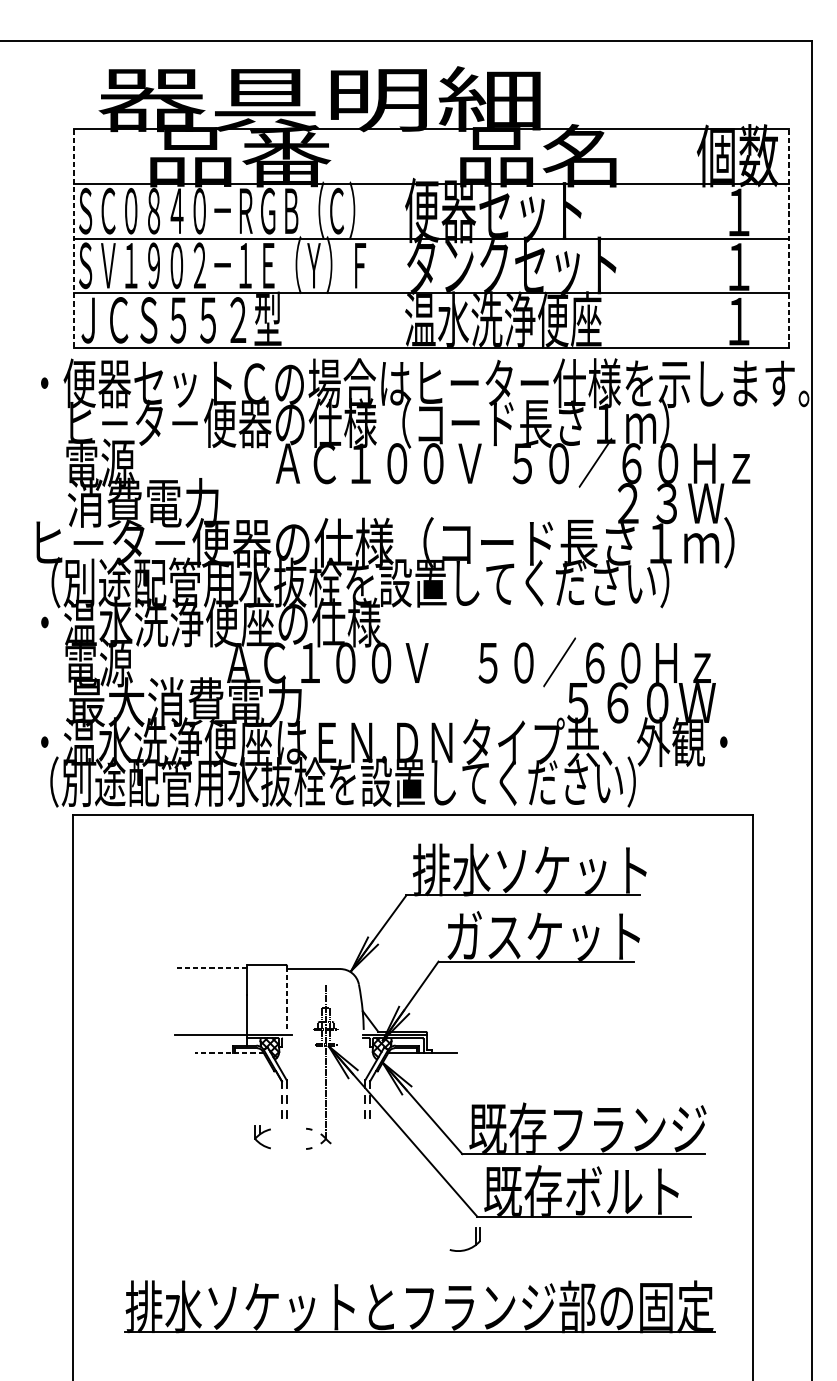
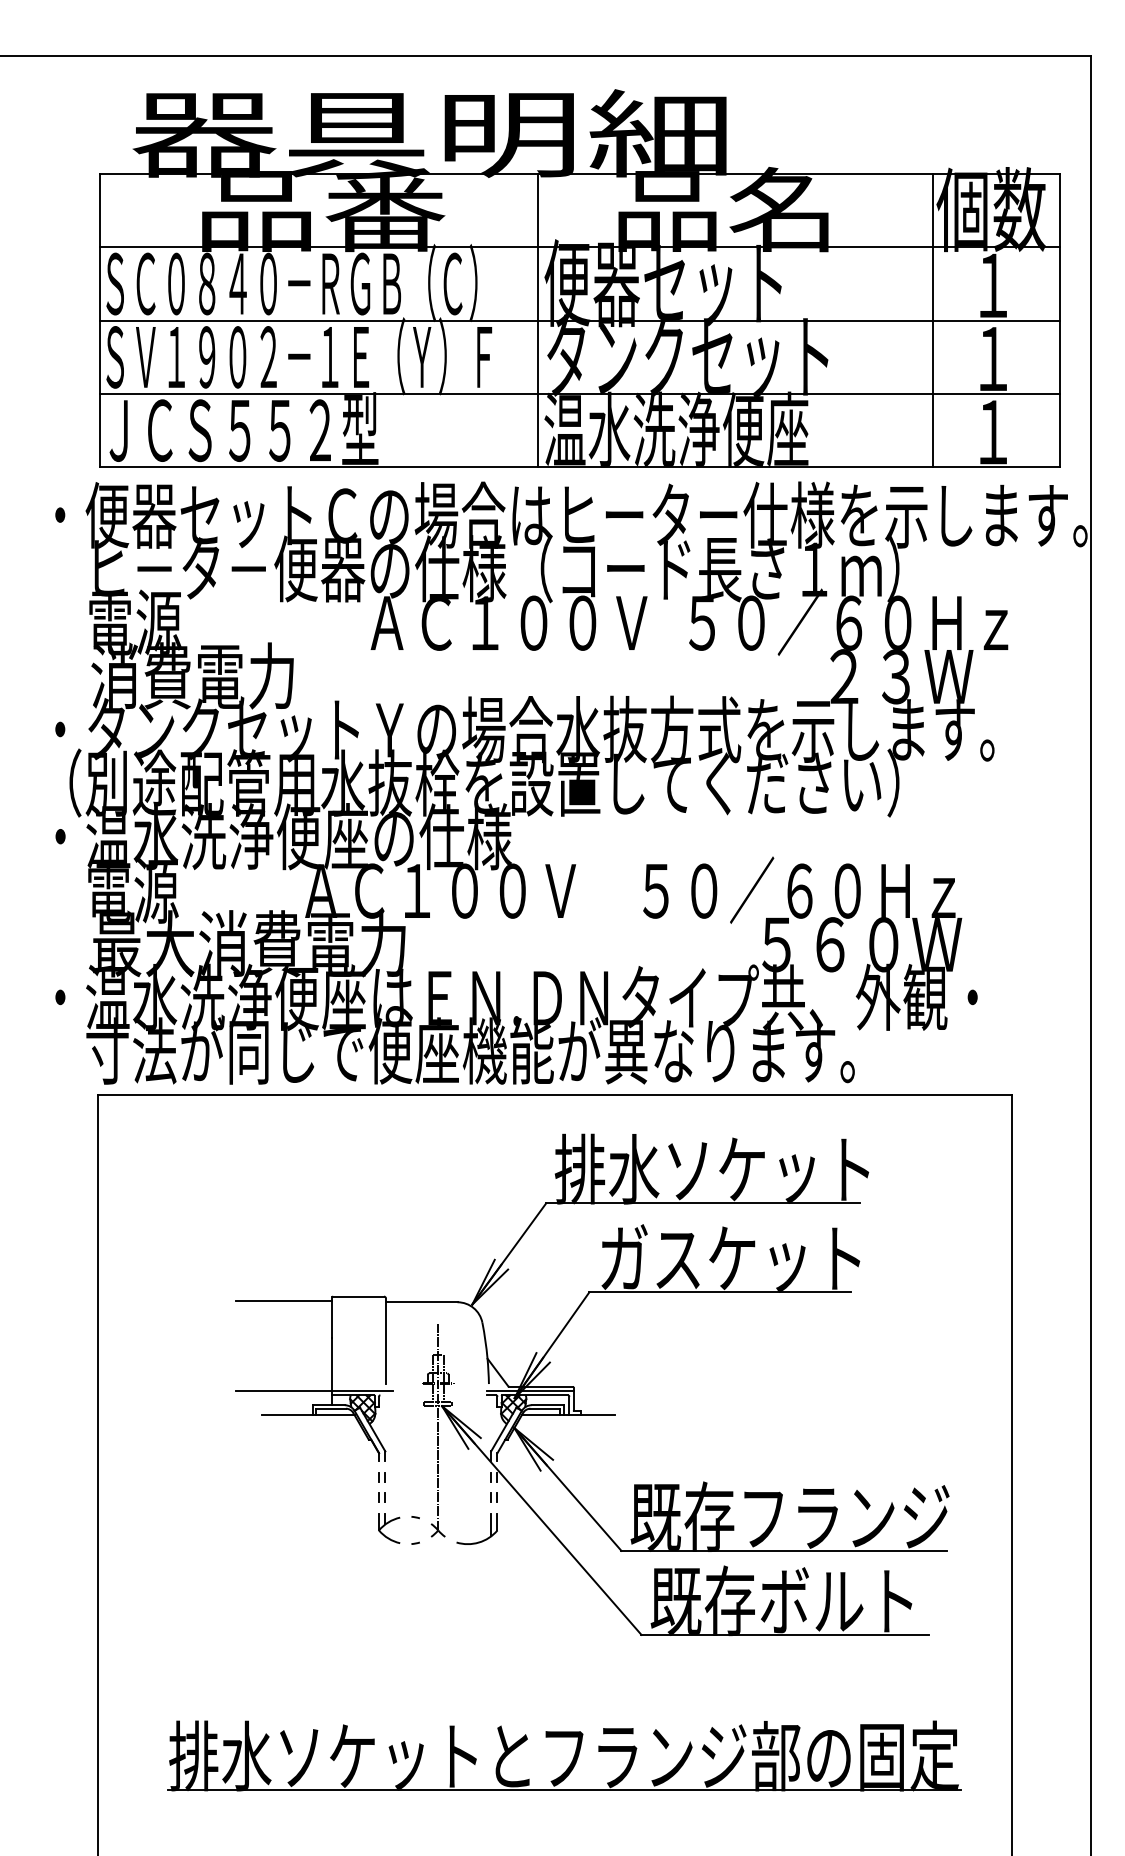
line: (73, 238) -> (99, 320), dashed -> solid
line: (400, 238) -> (538, 320), added
line: (694, 238) -> (933, 320), added
line: (789, 238) -> (1060, 320), dashed -> solid
text: (387, 542) -> (521, 728), ヒ－タ－便器の仕様（コード長さ１ｍ） -> ・タンクセットＹの場合水抜方式を示します。
text: (342, 781) -> (460, 1050), （別途配管用水抜栓を設置してください） -> 寸法が同じで便座機能が異なります。
line: (210, 967) -> (283, 1300), dashed -> solid
line: (287, 998) -> (386, 1341), dashed -> solid
line: (228, 1053) -> (307, 1415), dashed -> solid
part: (262, 1137) -> (389, 1528), moved
part: (468, 1248) -> (481, 1540), moved

